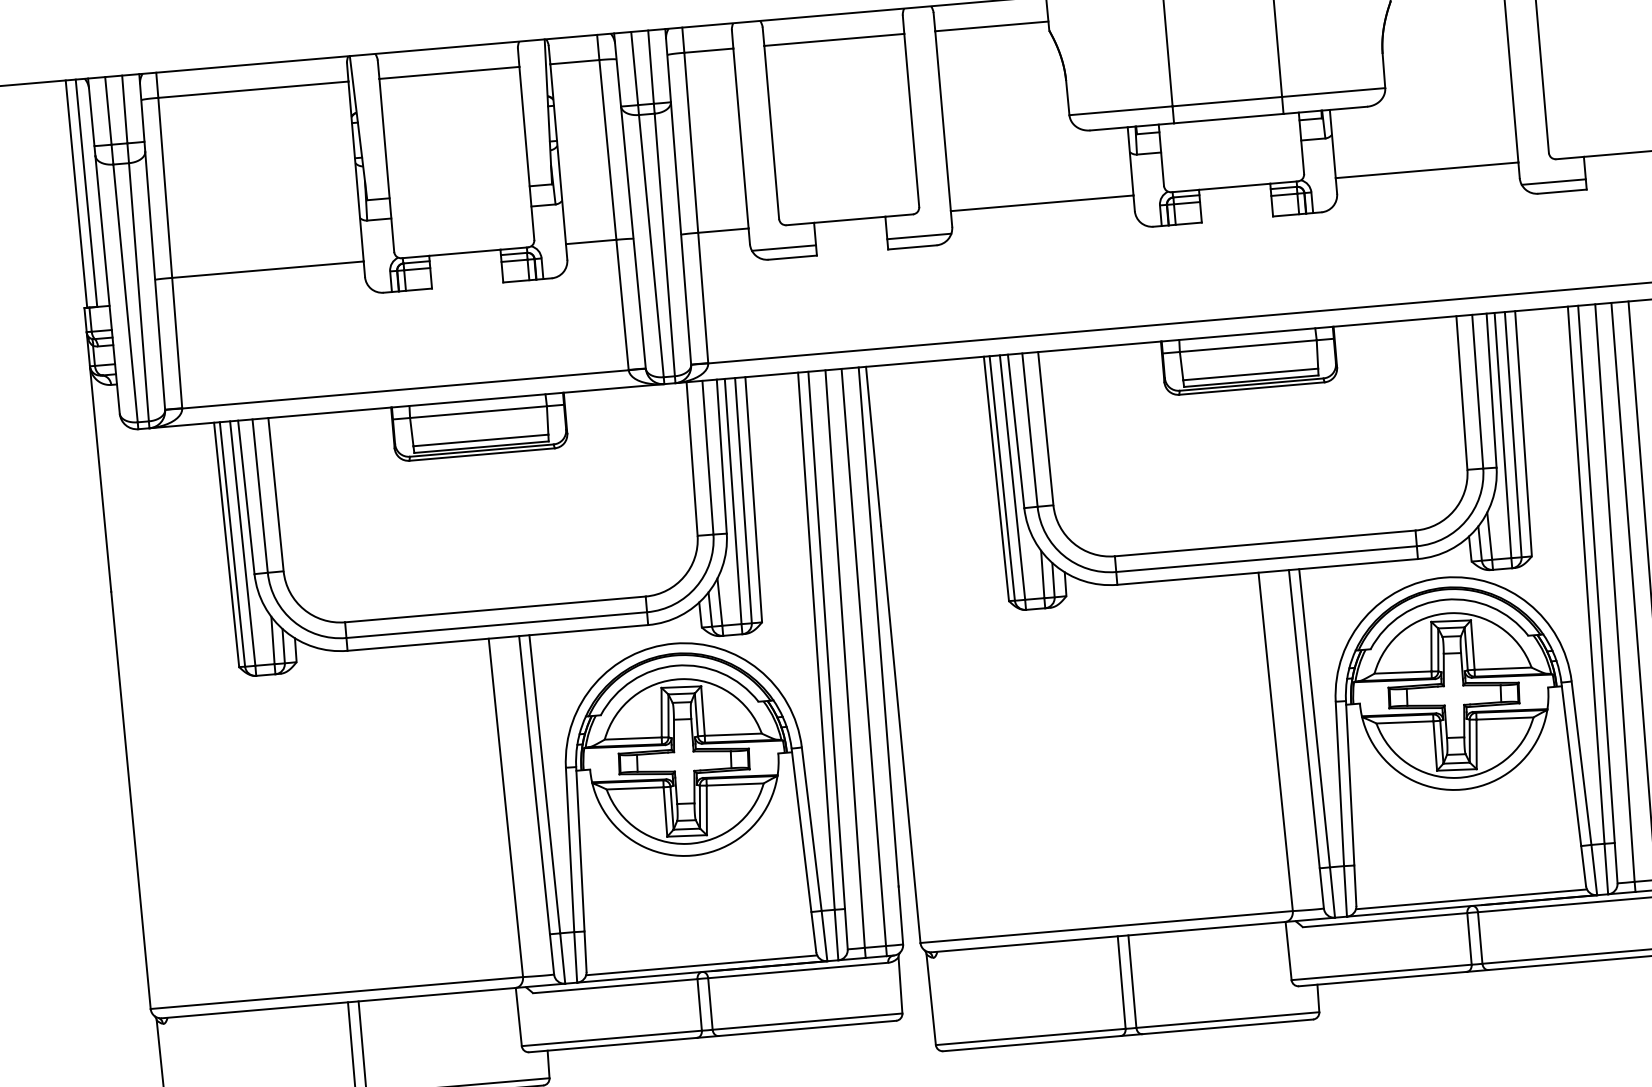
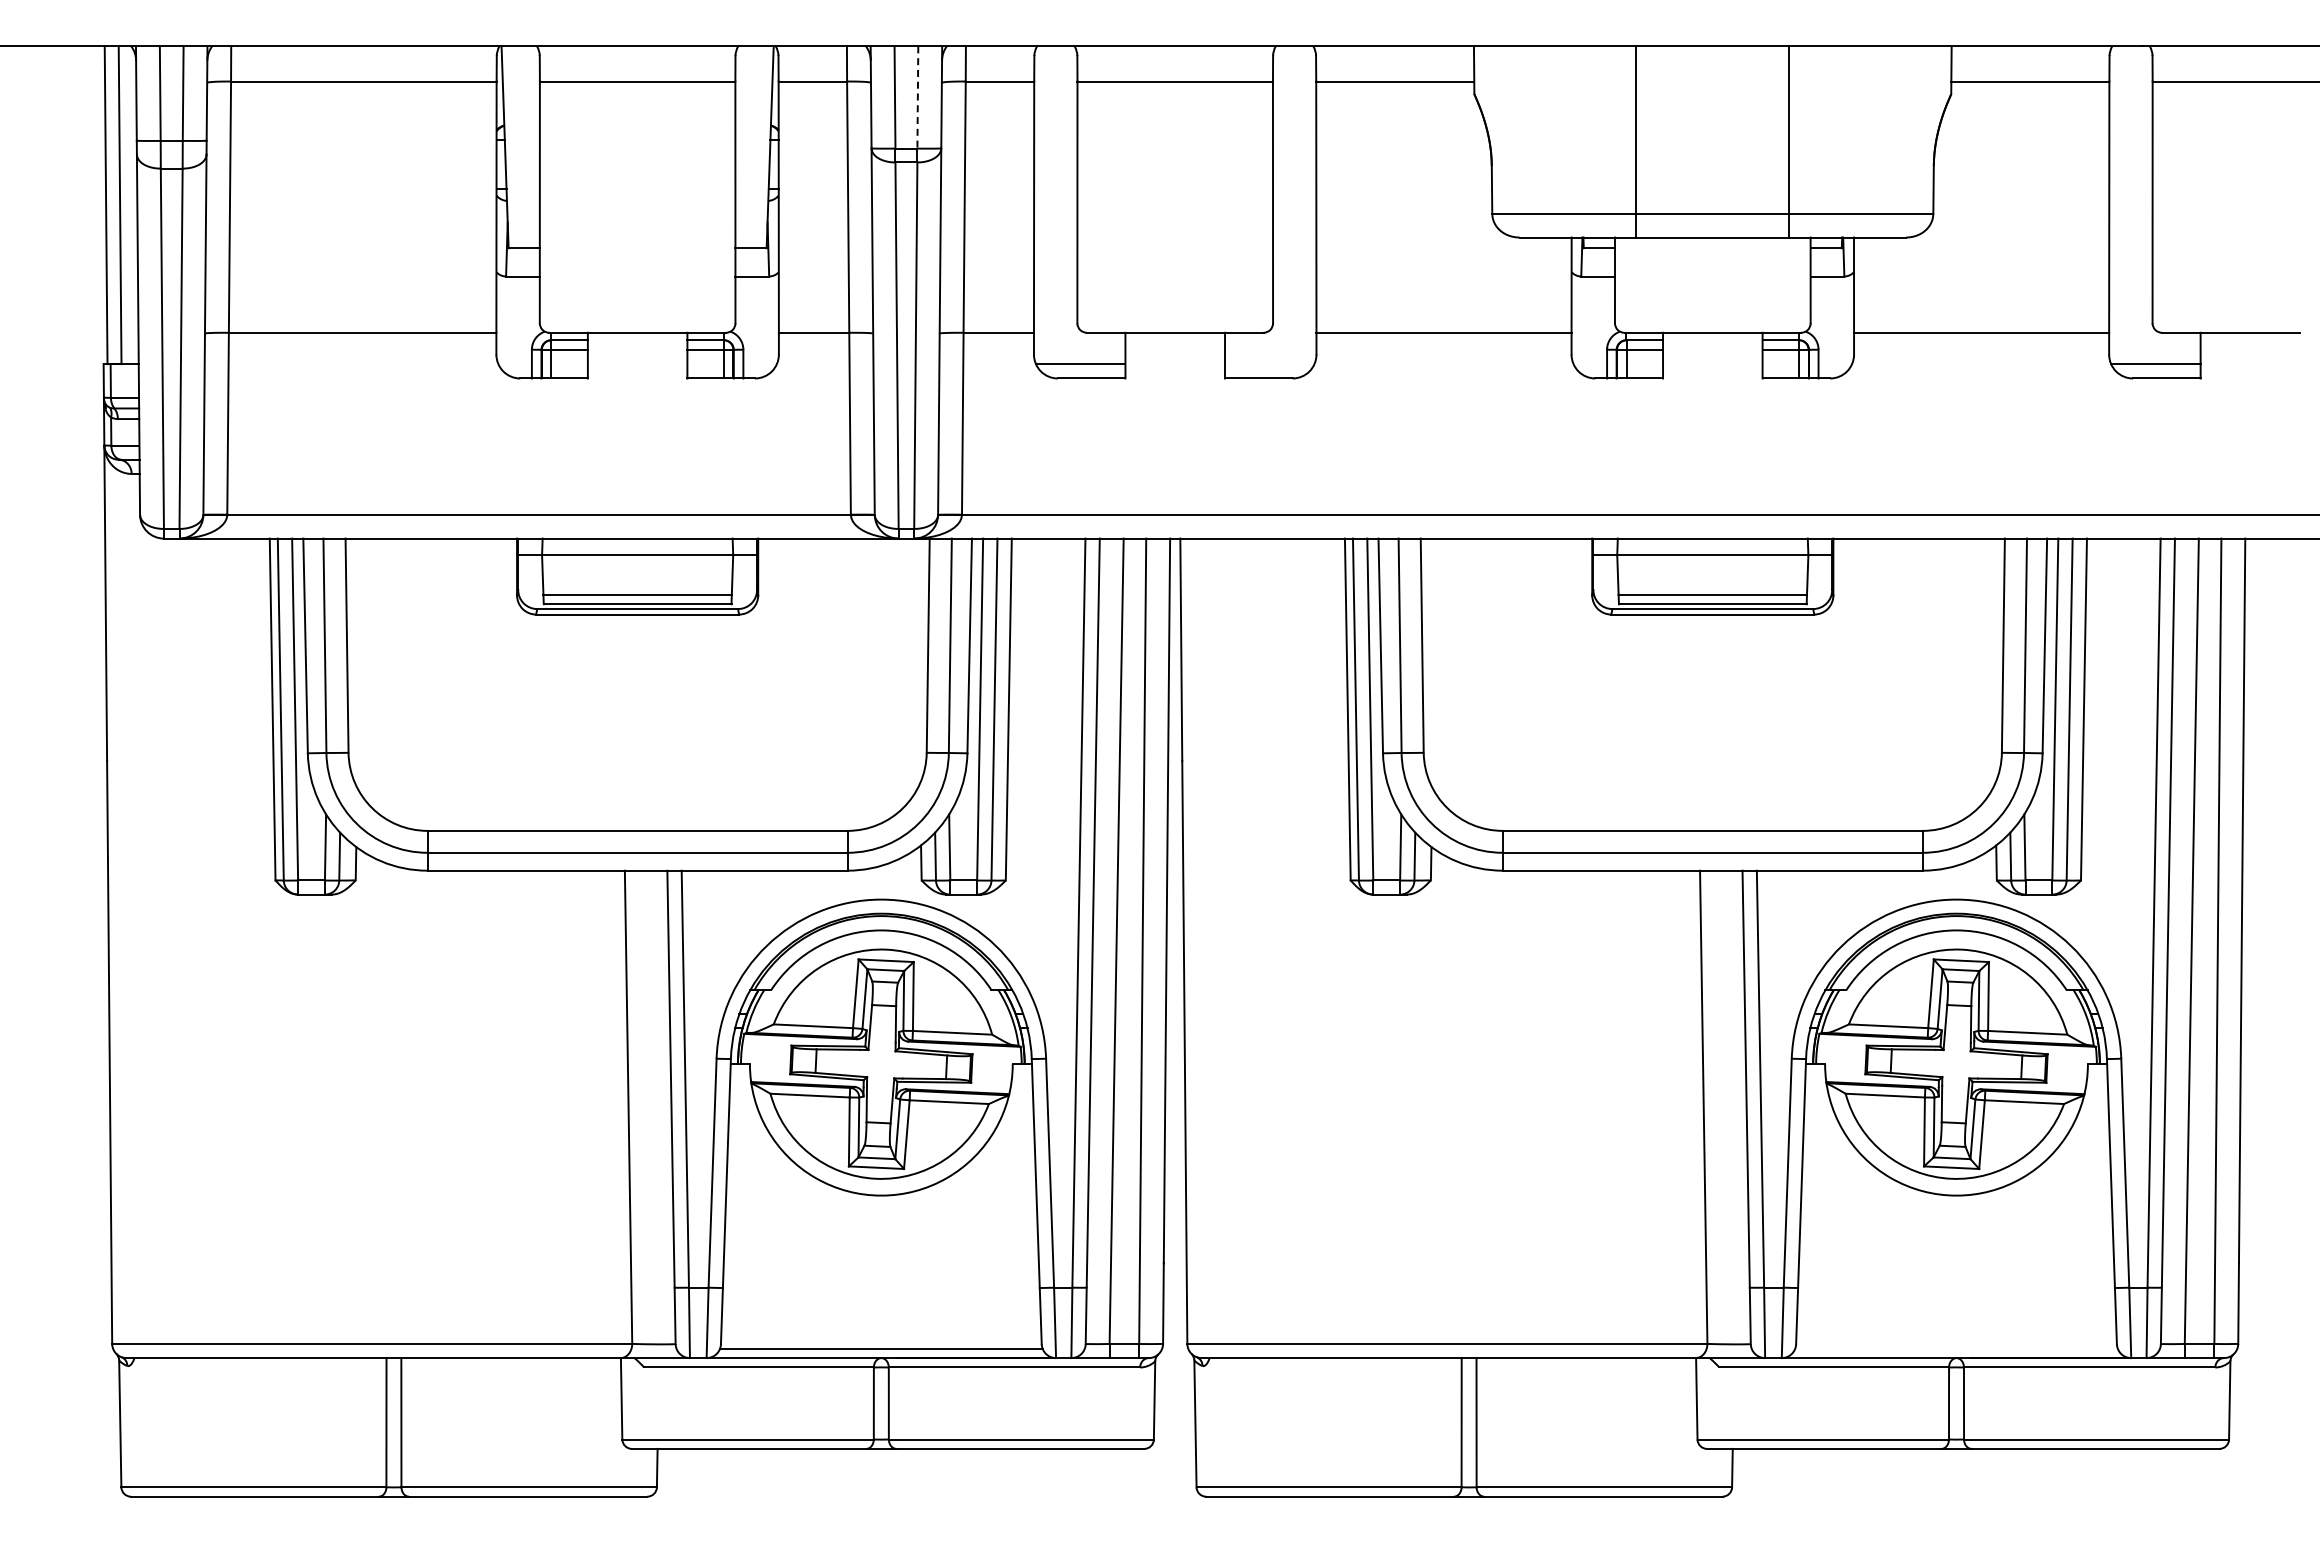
line: (650, 67) -> (917, 98), solid -> dashed
line: (919, 236) -> (1269, 364), removed
line: (1471, 899) -> (1956, 1348), removed

